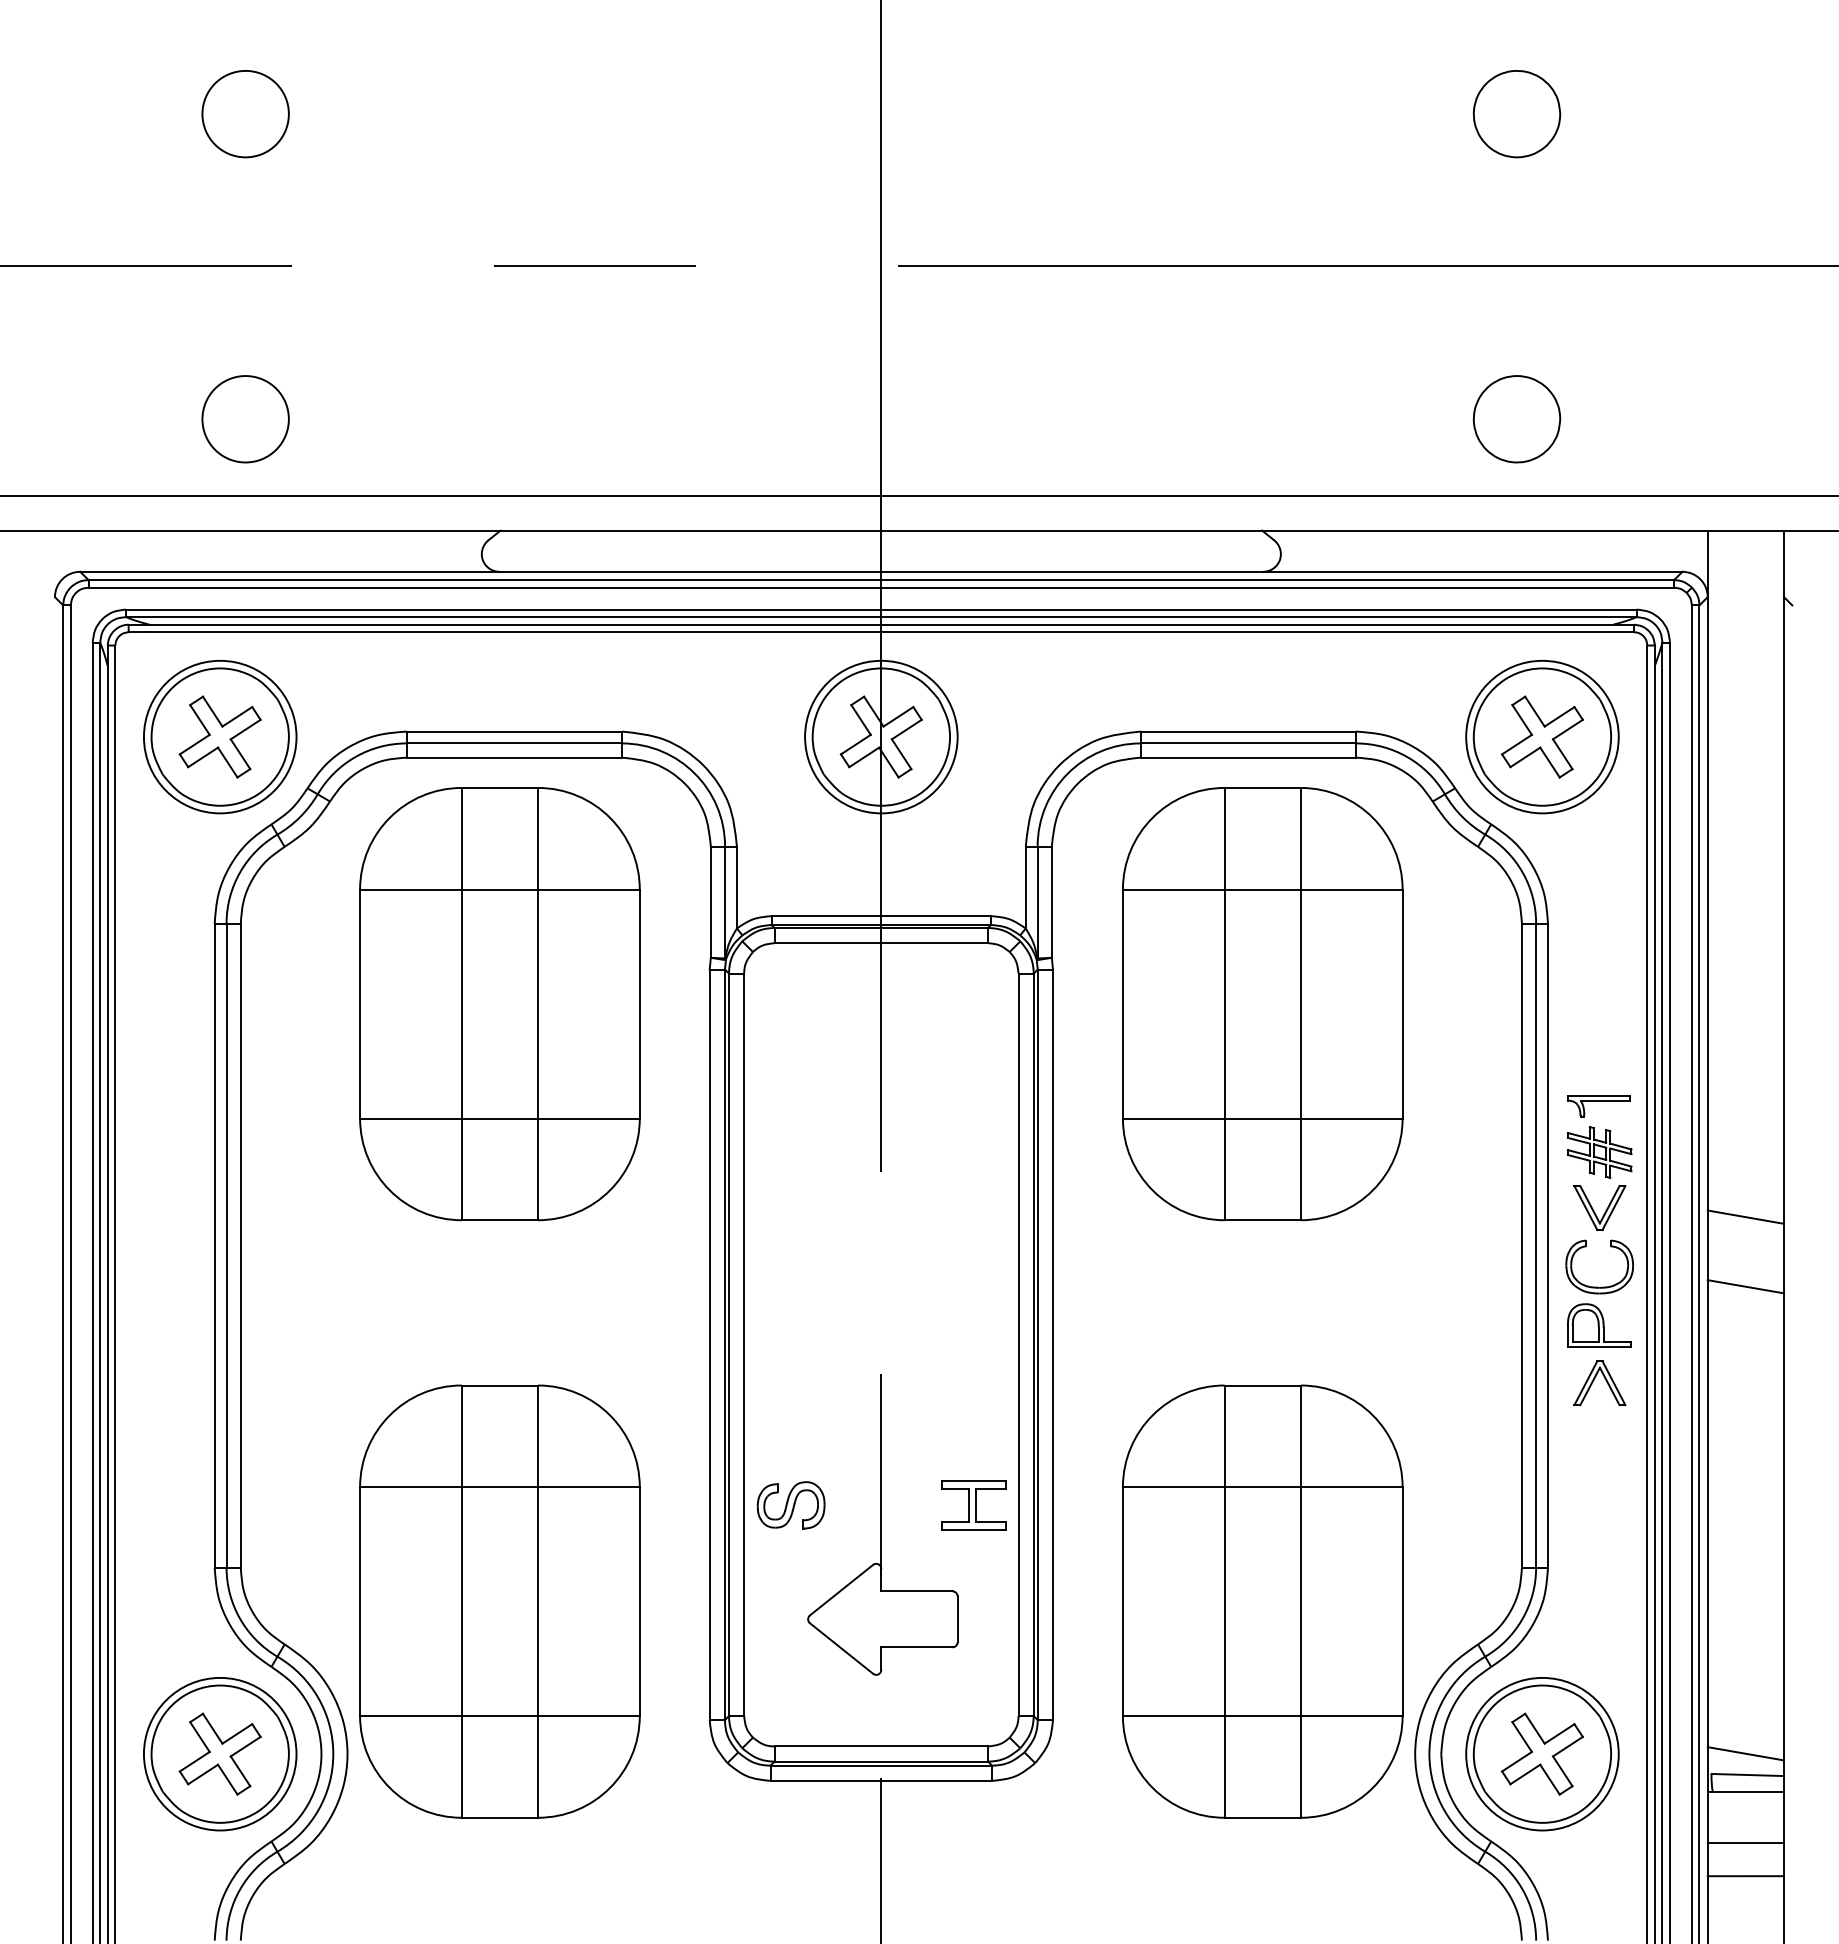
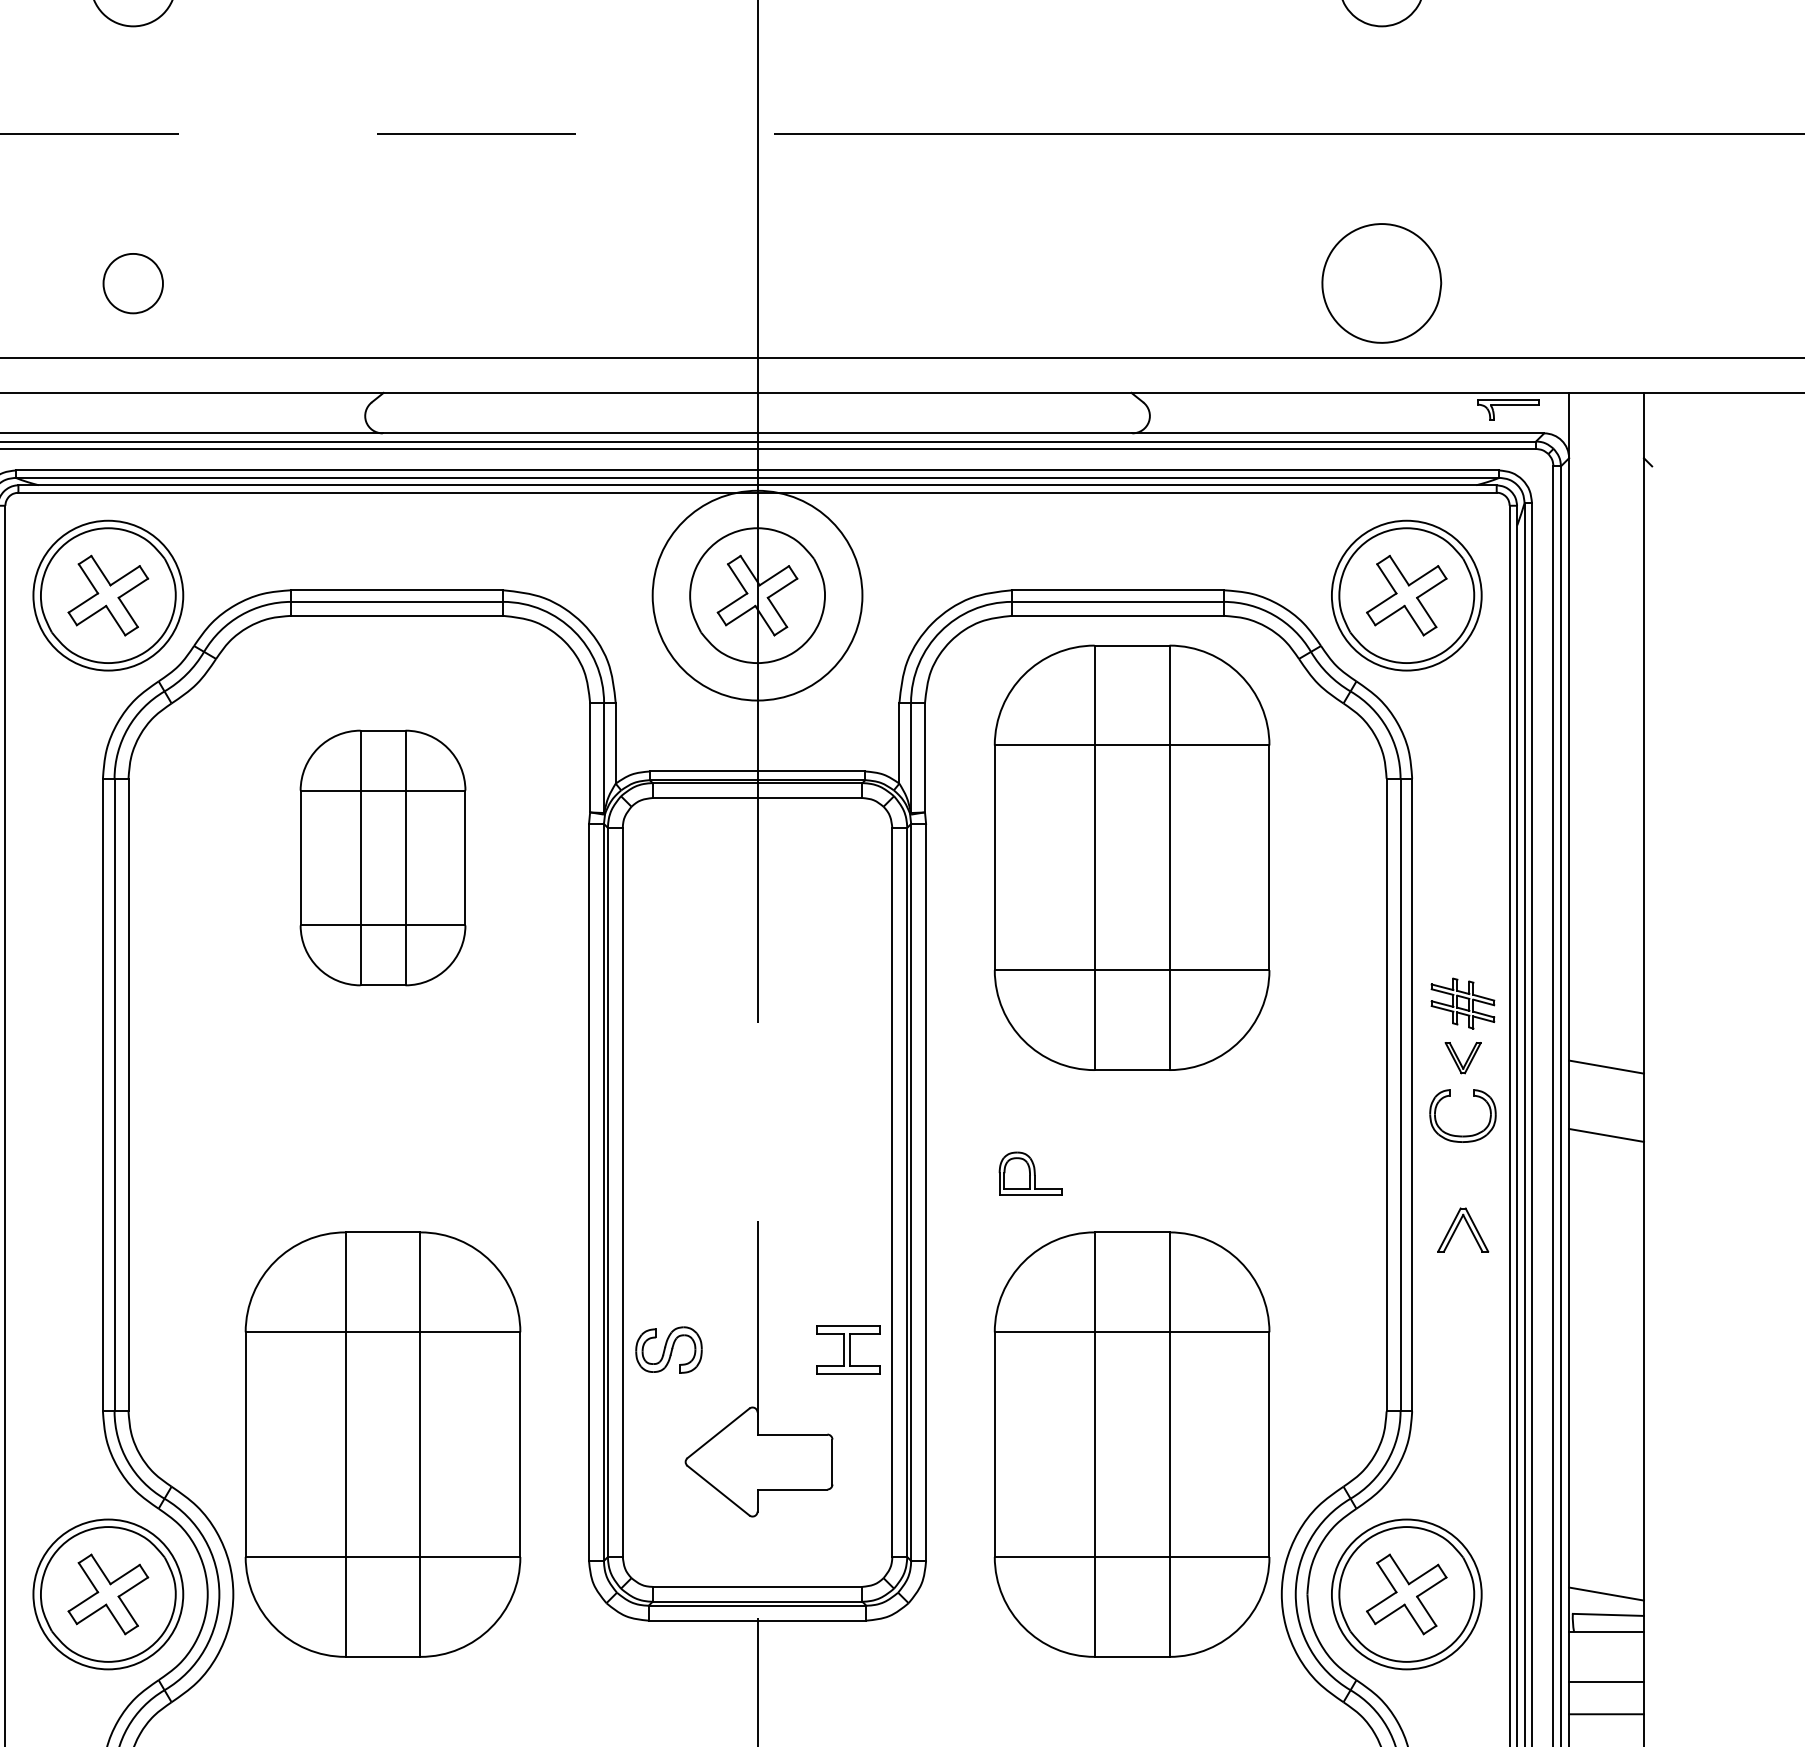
part: (245, 419) -> (133, 283), size x0.7
part: (1516, 419) -> (1381, 283), size x1.4
circle: (881, 736) -> (757, 595), size x1.4
part: (499, 1004) -> (382, 858), size x0.6
part: (1598, 1106) -> (1507, 410), moved
part: (1599, 1207) -> (1462, 1057), size x0.7
part: (1599, 1325) -> (1030, 1173), moved

